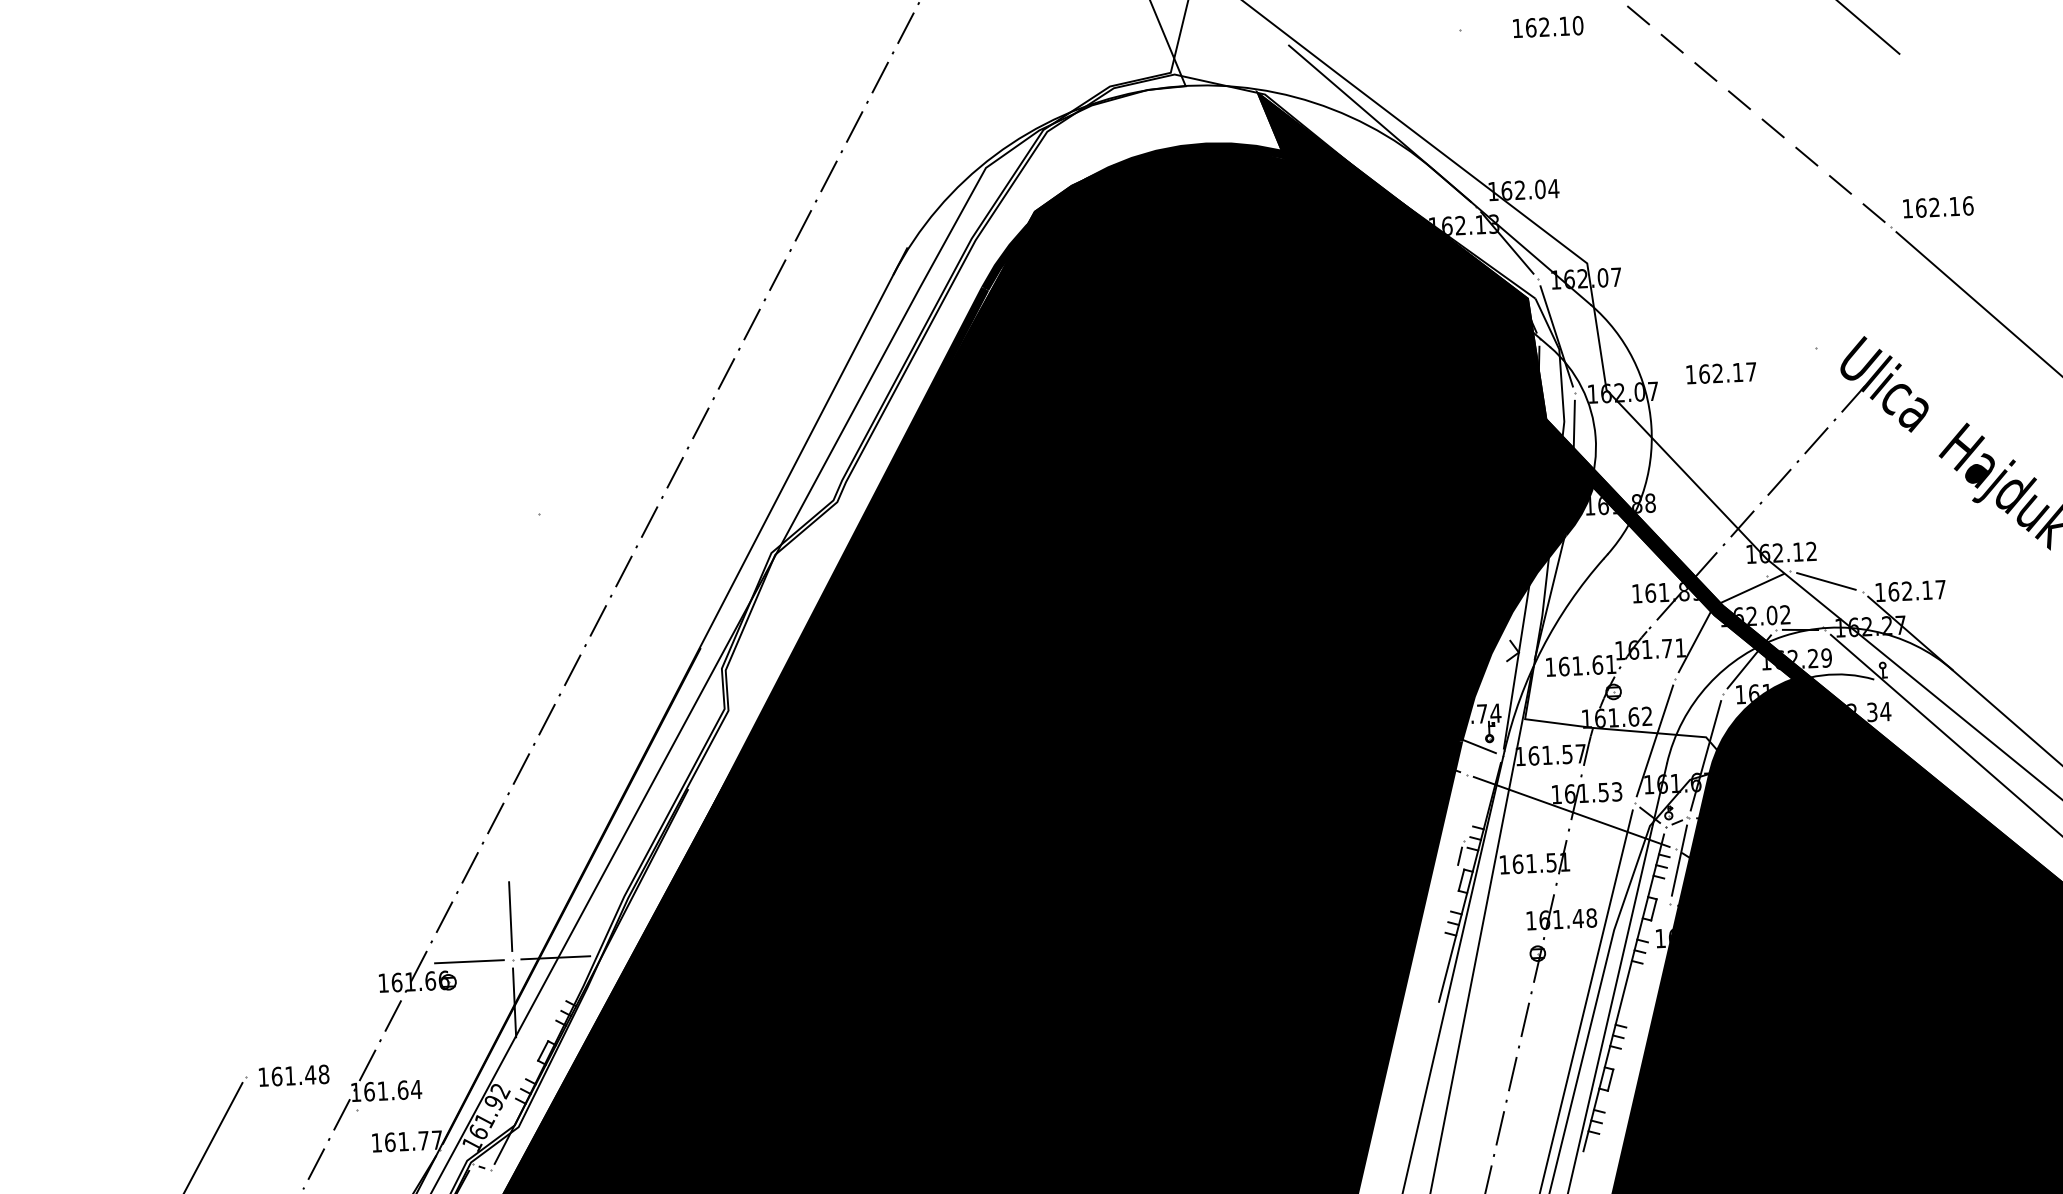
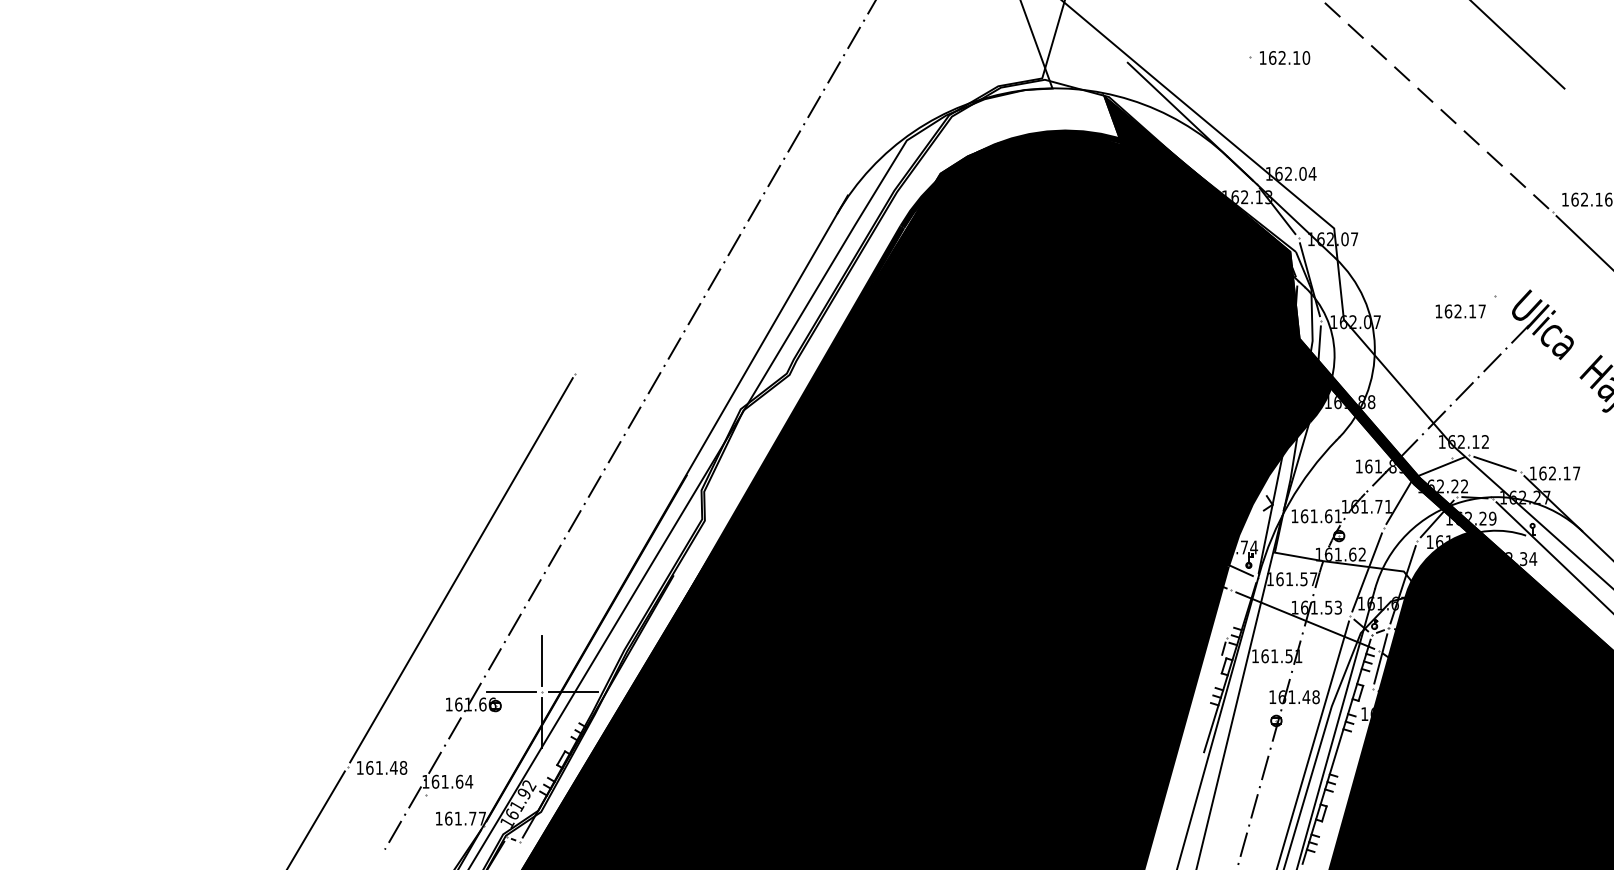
text: (1548, 26) -> (1285, 57), moved
text: (1721, 373) -> (1460, 311), moved
text: (1771, 615) -> (1454, 486), 162.02 -> 162.22
line: (392, 795) -> (461, 570), added

